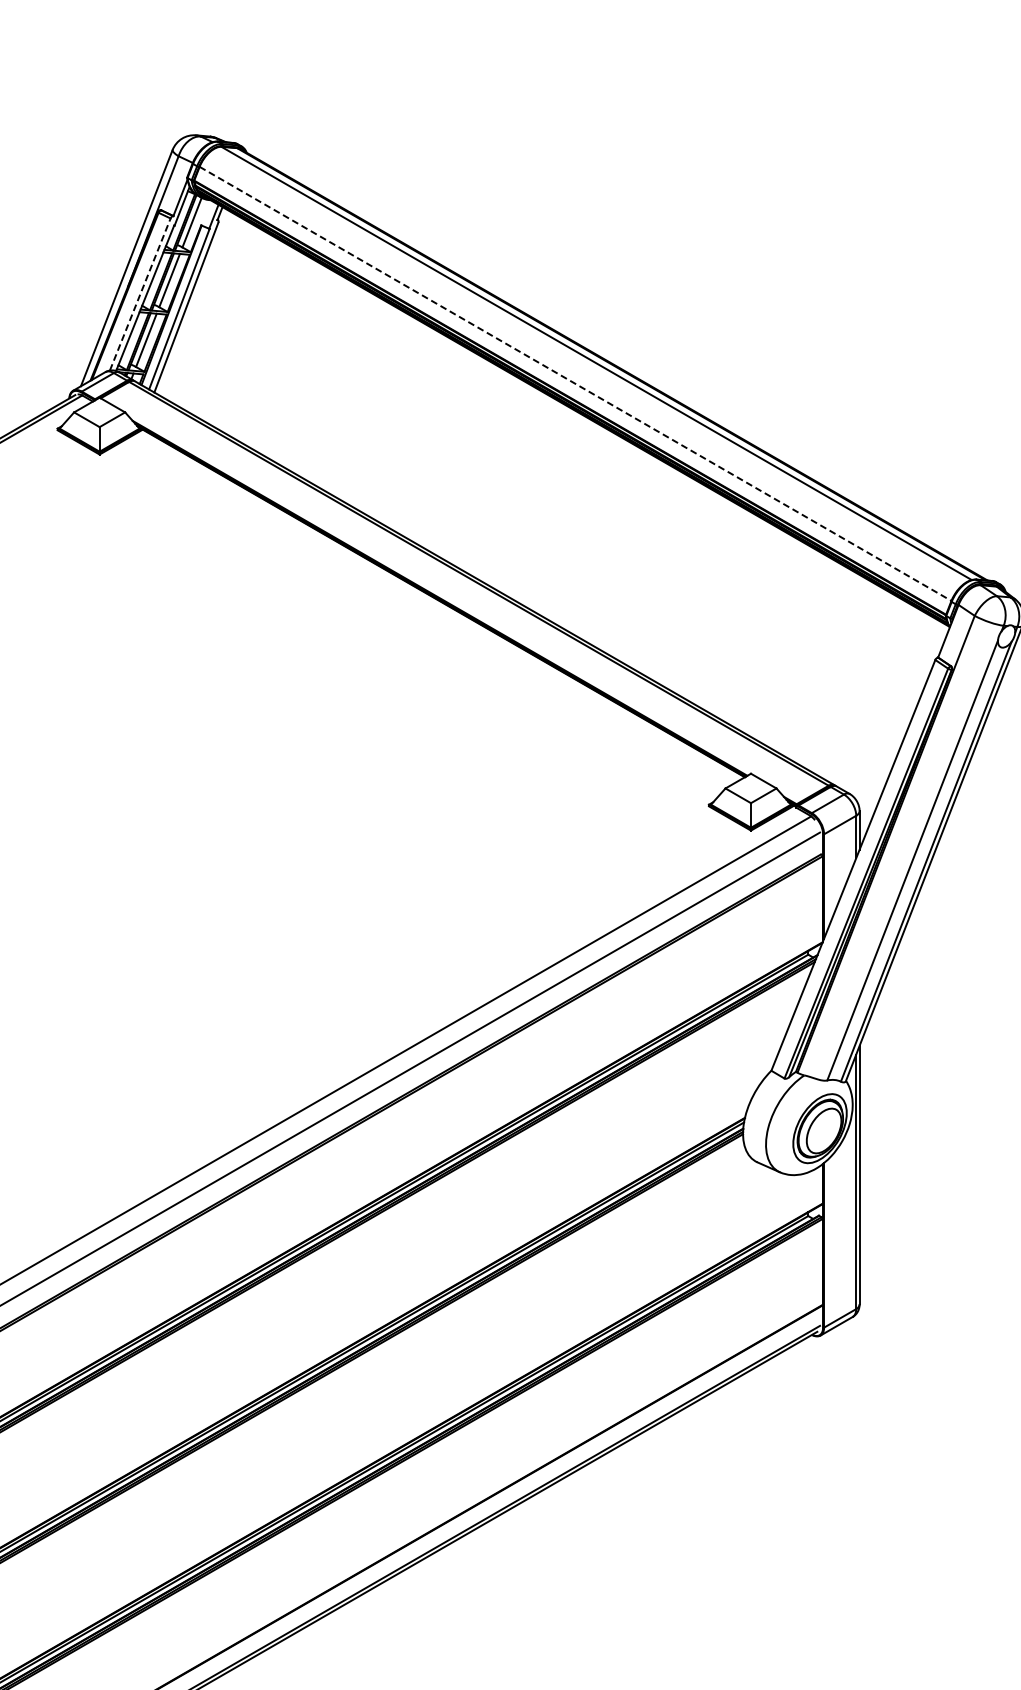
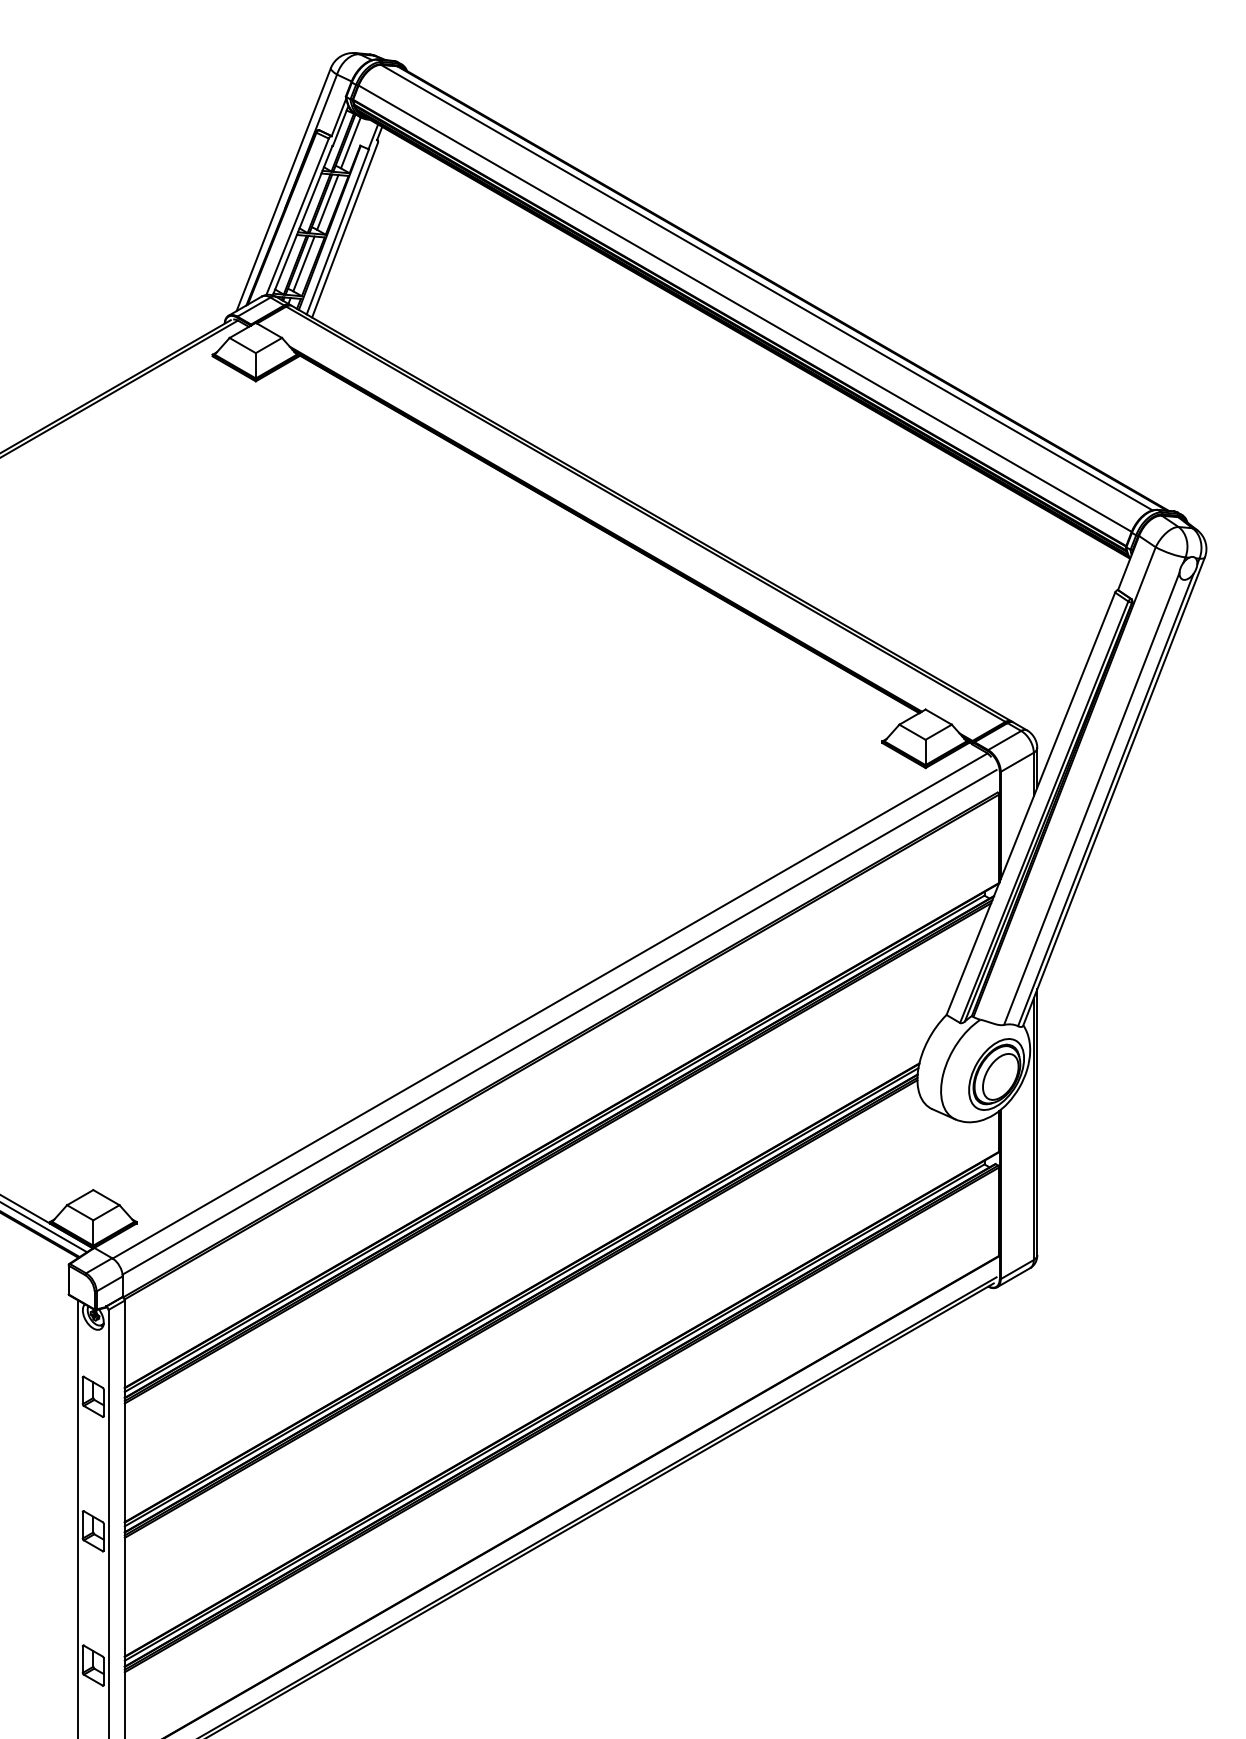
line: (140, 294) -> (297, 216), dashed -> solid
line: (575, 383) -> (745, 308), dashed -> solid

